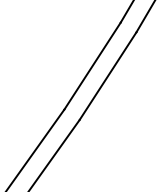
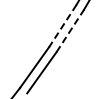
line: (91, 67) -> (62, 26), solid -> dashed
line: (108, 75) -> (70, 30), solid -> dashed

